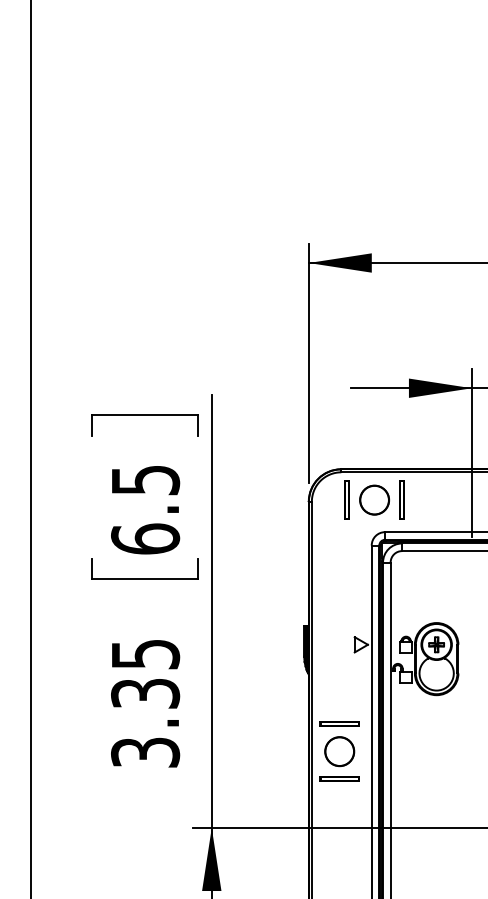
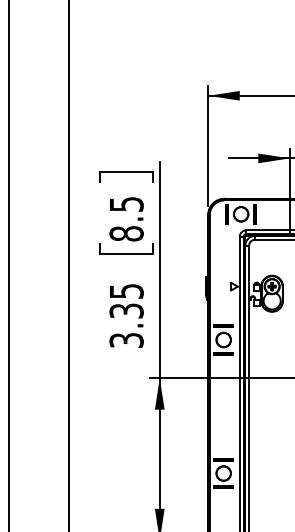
text: (145, 538) -> (126, 233), 6.5 -> 8.5

